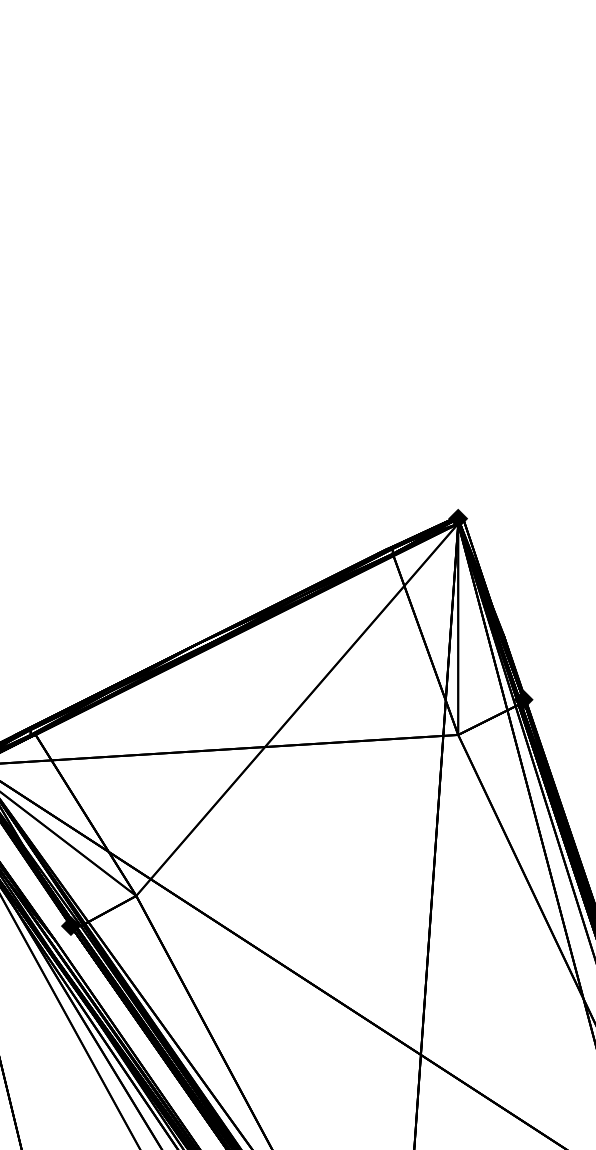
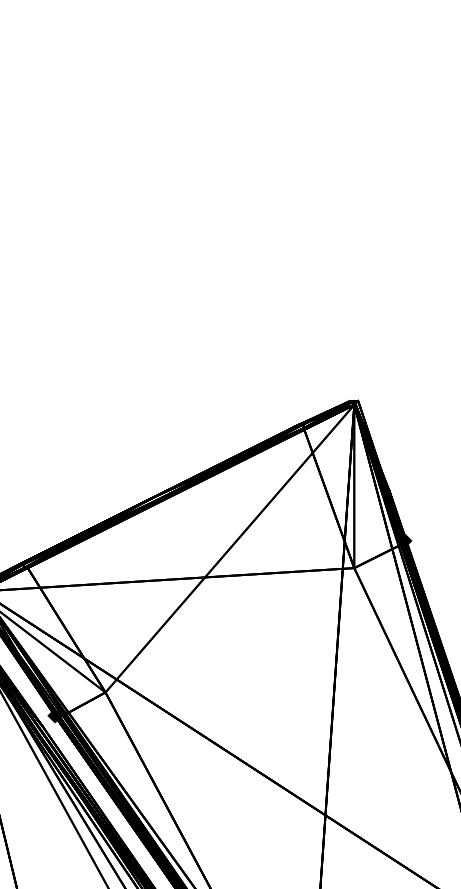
fill: (458, 518) -> (354, 400), removed

